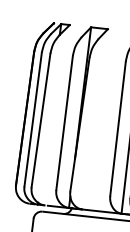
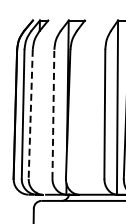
line: (40, 120) -> (30, 114), solid -> dashed
line: (64, 123) -> (53, 114), solid -> dashed

